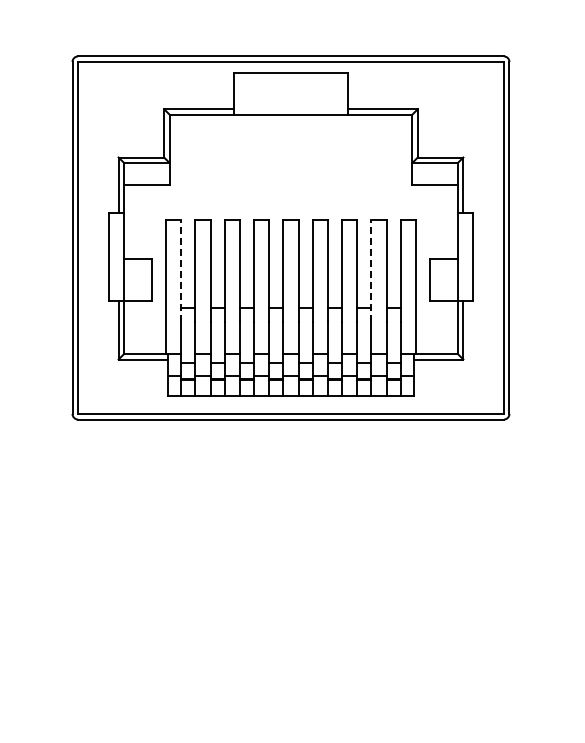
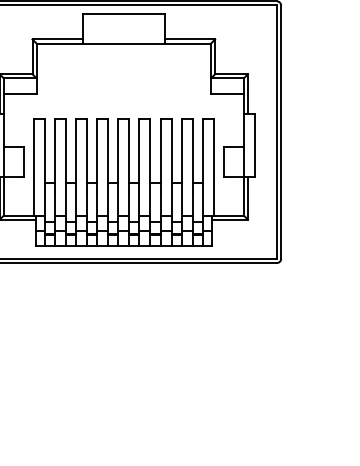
line: (181, 270) -> (45, 155), dashed -> solid
line: (371, 270) -> (181, 155), dashed -> solid

